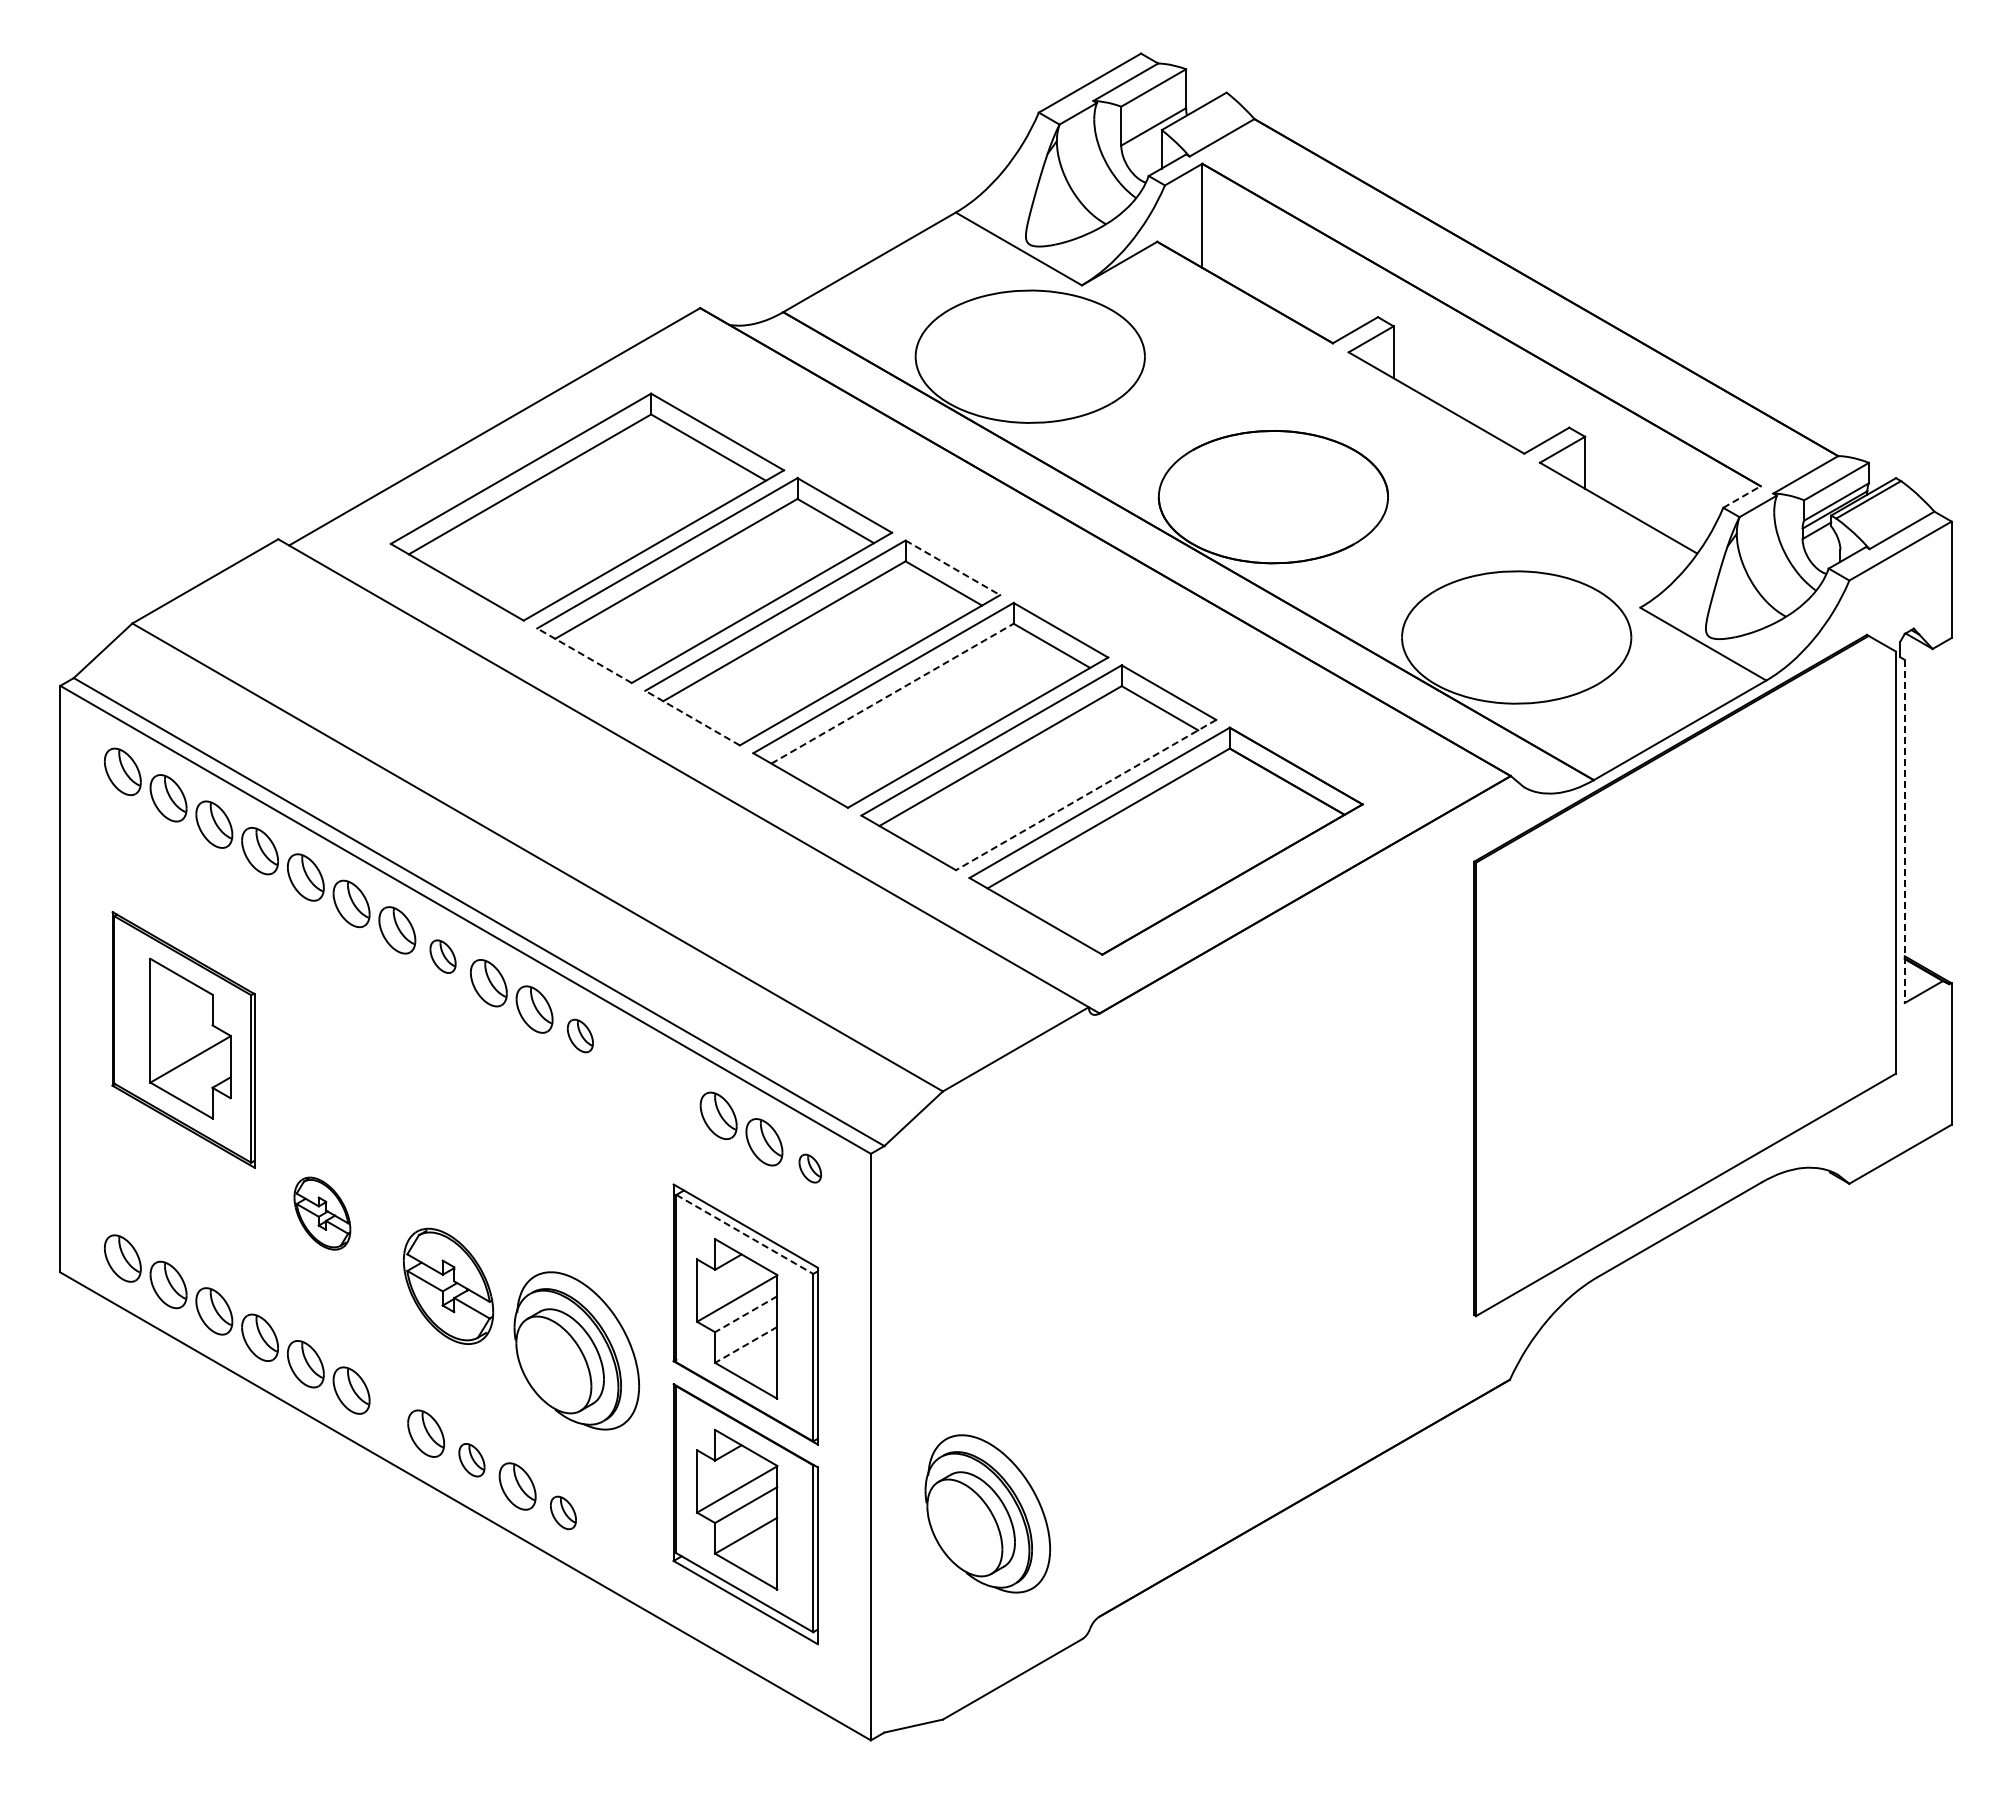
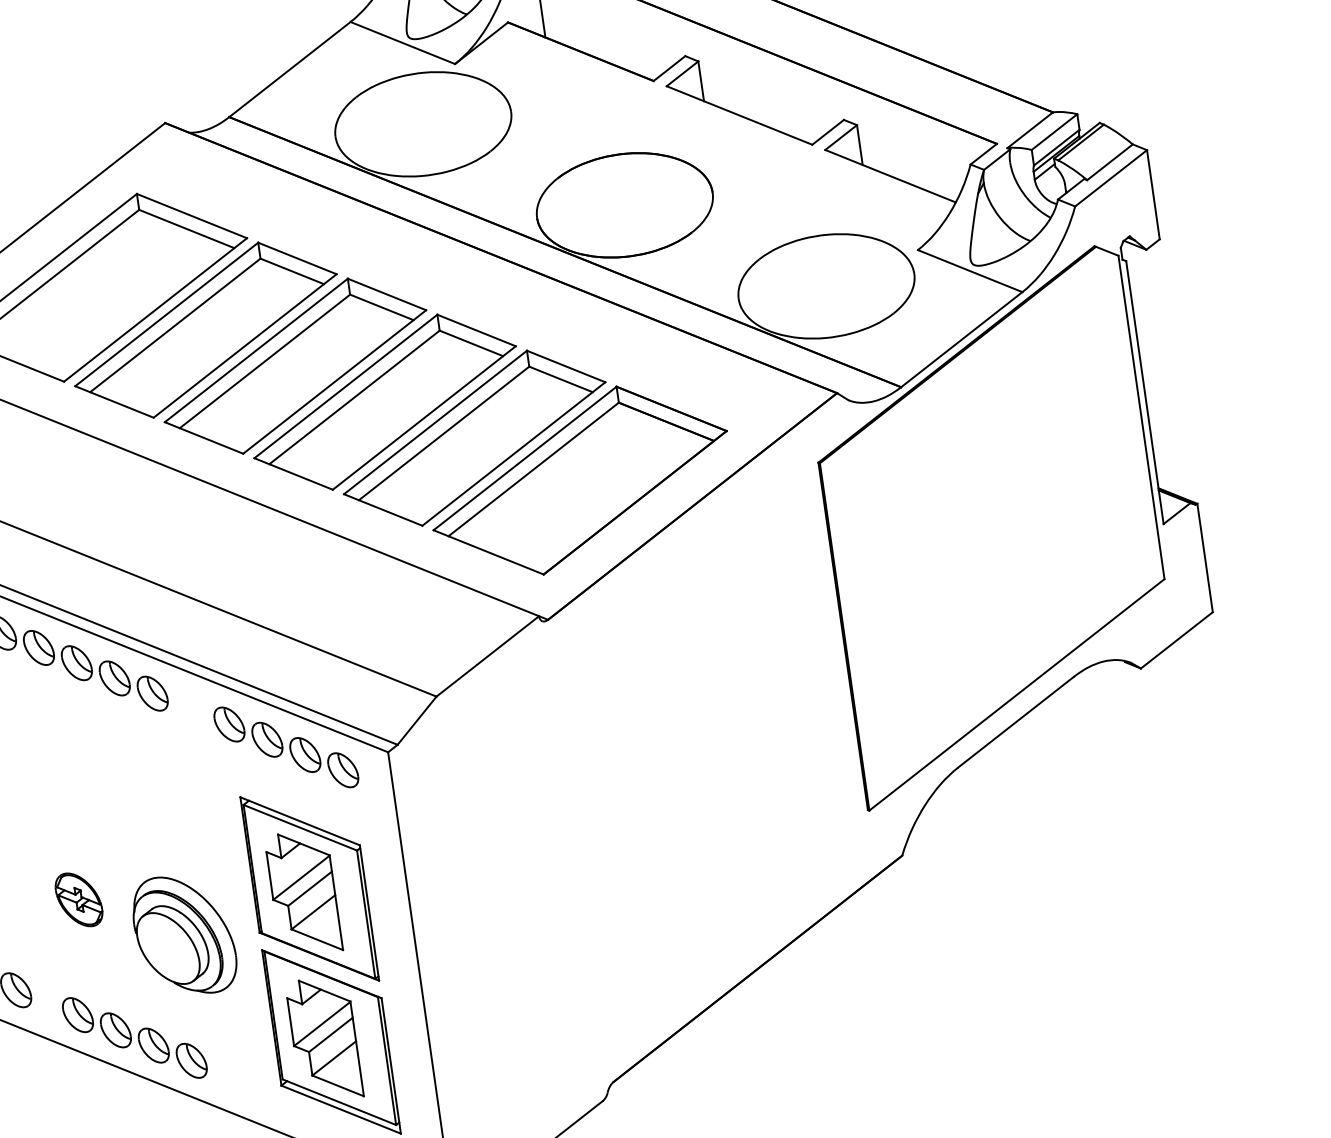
line: (1742, 497) -> (984, 154), dashed -> solid
line: (952, 567) -> (386, 294), dashed -> solid
line: (584, 655) -> (114, 401), dashed -> solid
line: (892, 693) -> (354, 397), dashed -> solid
line: (692, 718) -> (204, 438), dashed -> solid
line: (1085, 795) -> (513, 454), dashed -> solid
line: (1904, 831) -> (1144, 392), dashed -> solid
part: (442, 956) -> (38, 647), size x1.43
part: (580, 1035) -> (152, 693), size x1.43
part: (672, 1089) -> (229, 724), added
part: (810, 1168) -> (343, 770), size x1.67
line: (745, 1234) -> (300, 827), dashed -> solid
part: (448, 1286) -> (79, 899), size x0.62
line: (746, 1314) -> (310, 888), dashed -> solid
line: (746, 1344) -> (313, 911), dashed -> solid
part: (471, 1460) -> (115, 1030), size x1.43
part: (563, 1512) -> (191, 1060), size x1.43
part: (987, 1513) -> (516, 1015), removed

